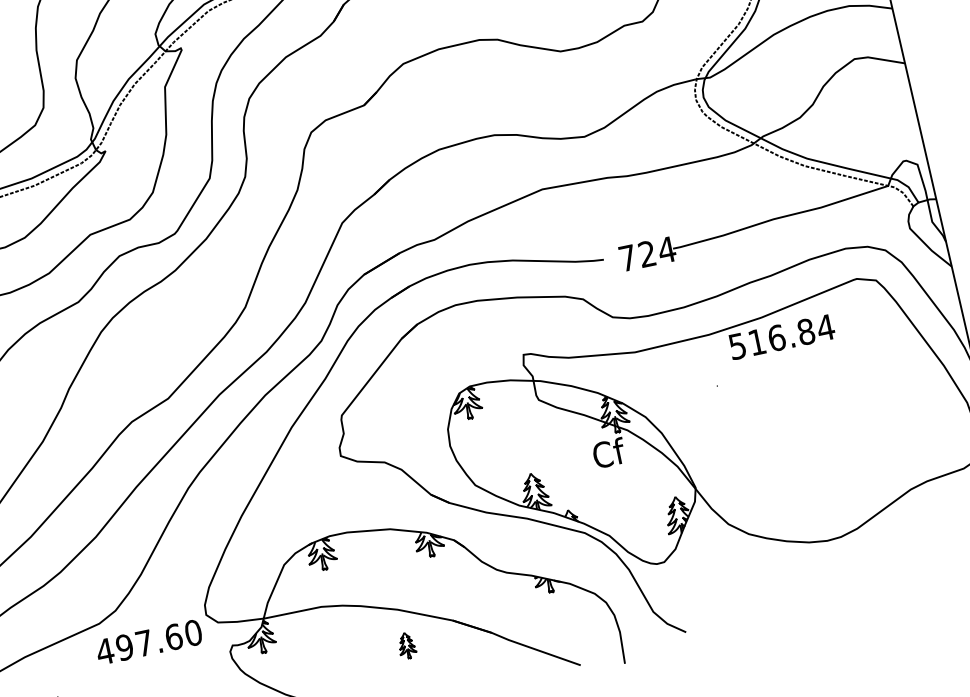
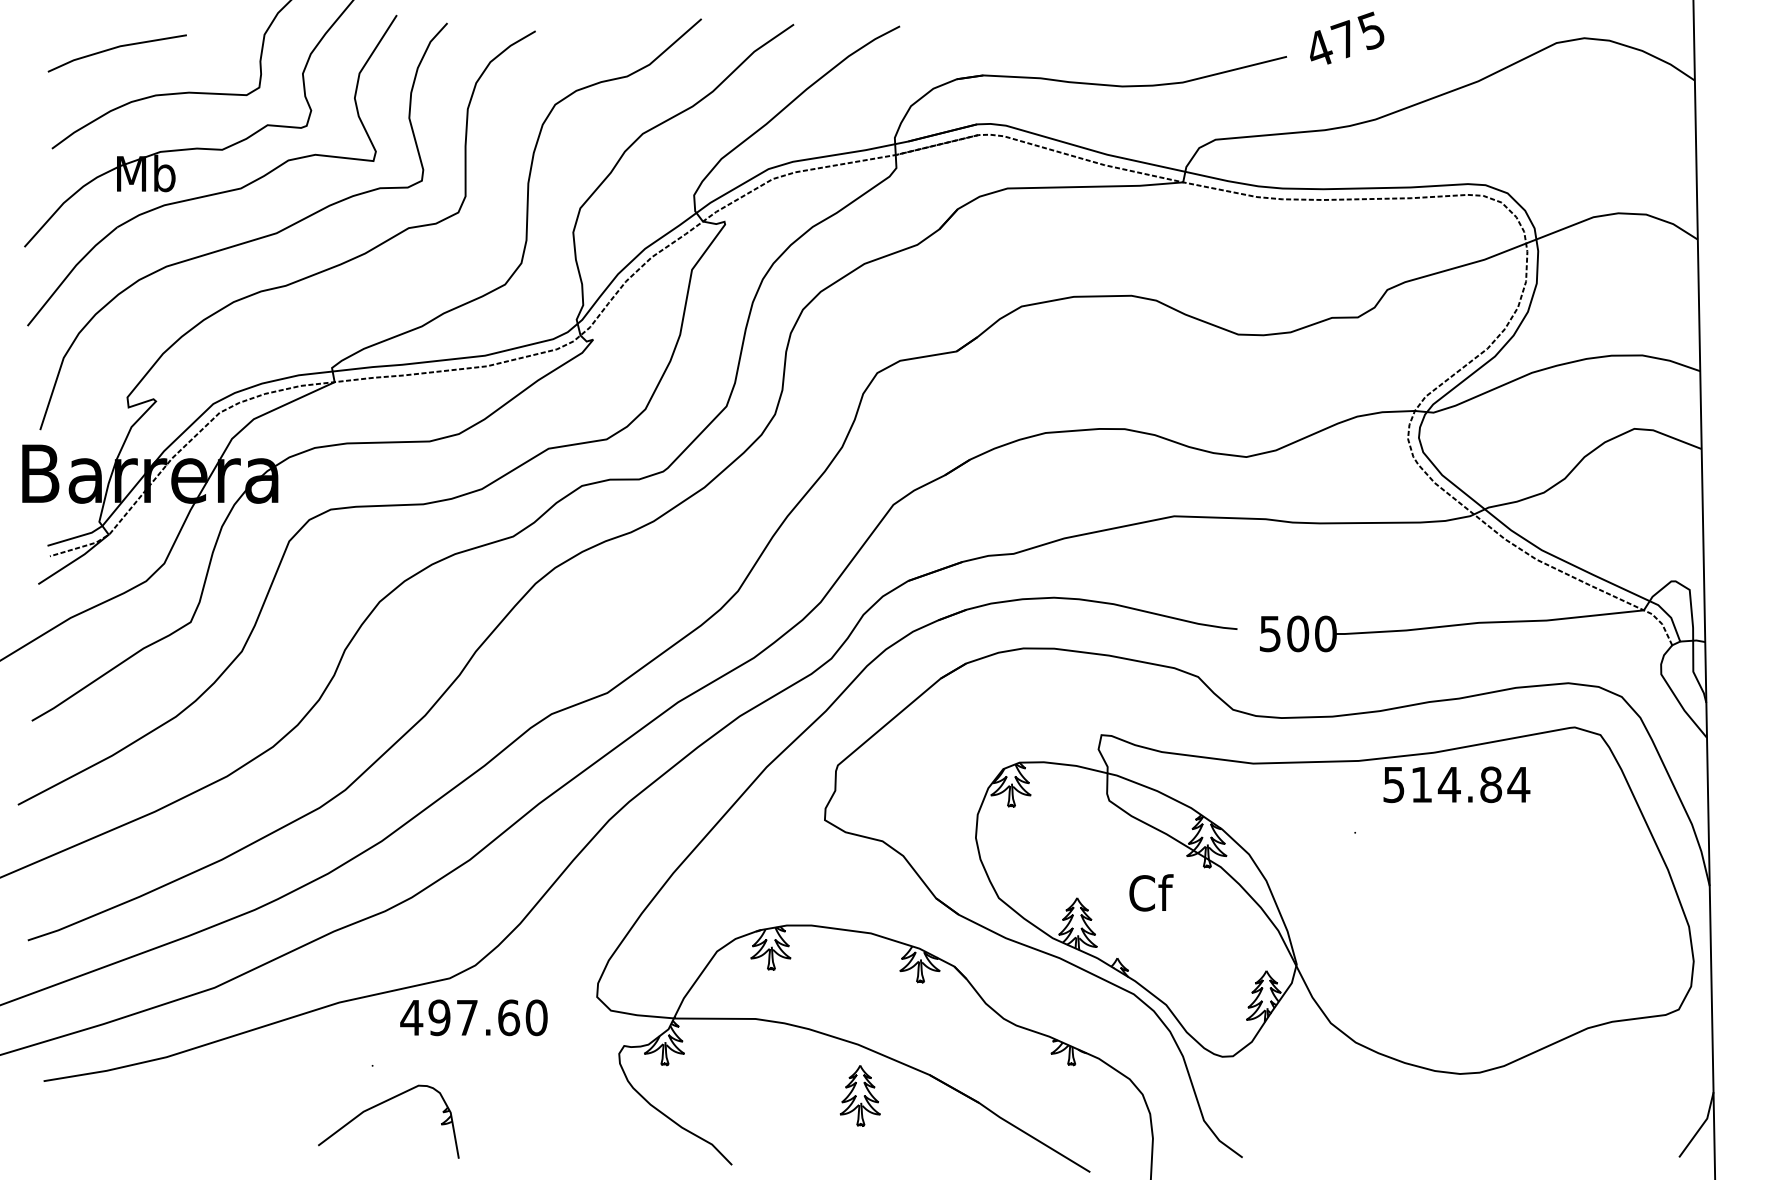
text: (647, 253) -> (1298, 633), 724 -> 500
text: (776, 338) -> (1448, 784), 516.84 -> 514.84
text: (609, 452) -> (1151, 892), moved
text: (148, 642) -> (473, 1017), moved
part: (406, 645) -> (860, 1095), size x1.67

